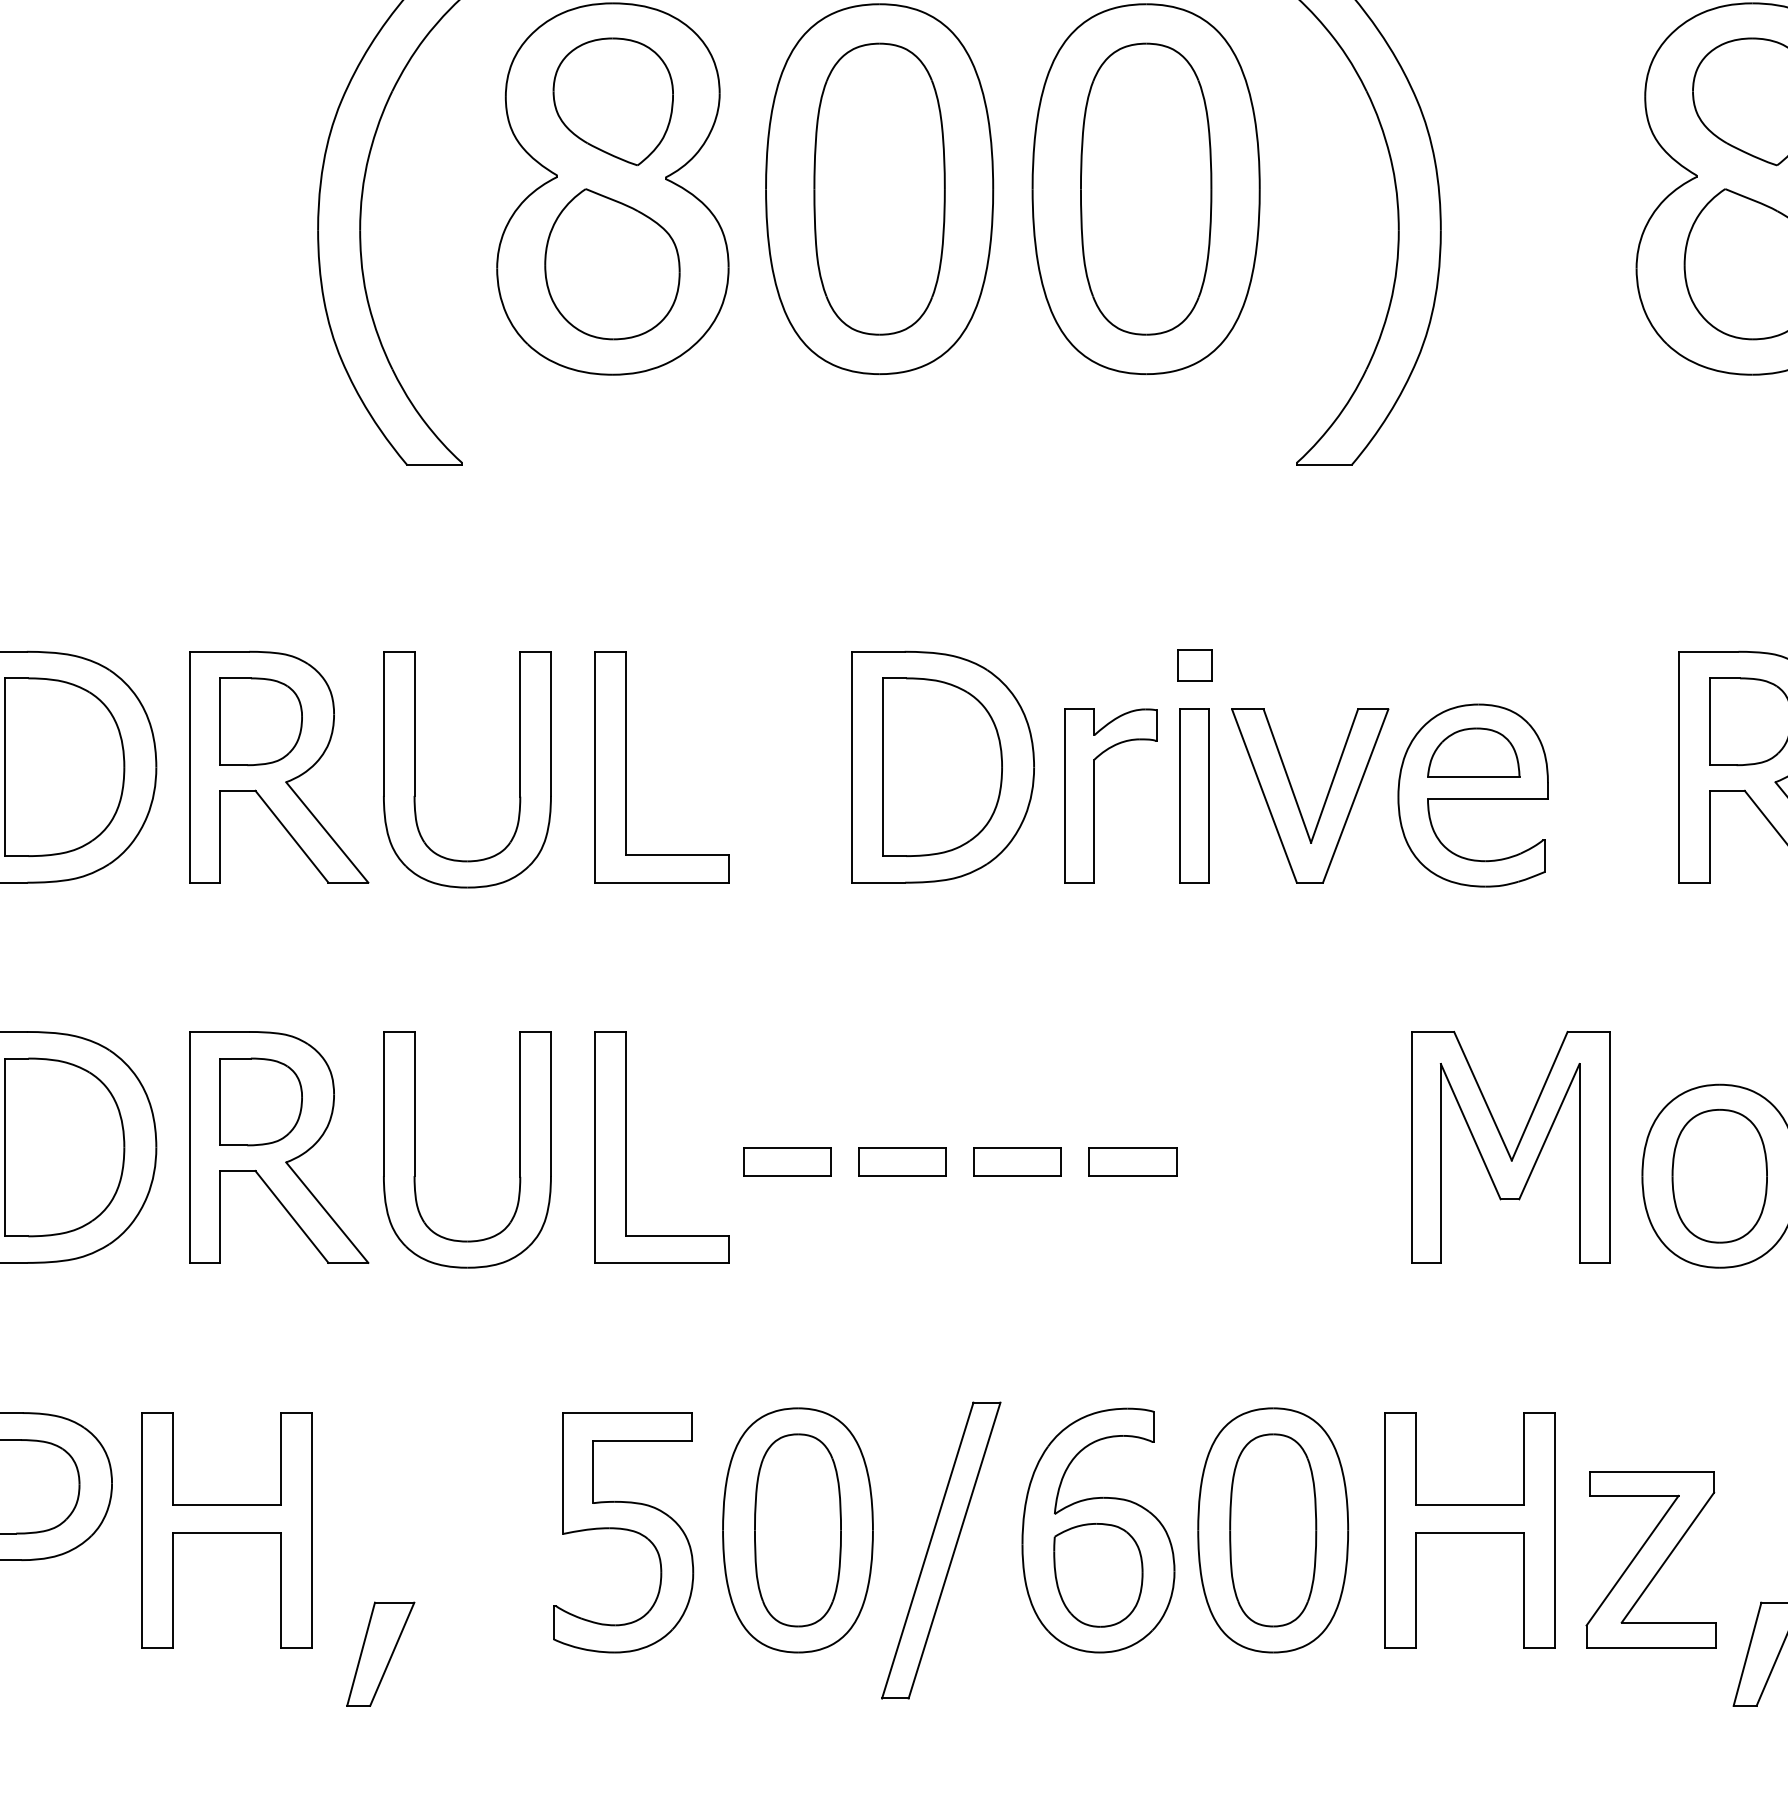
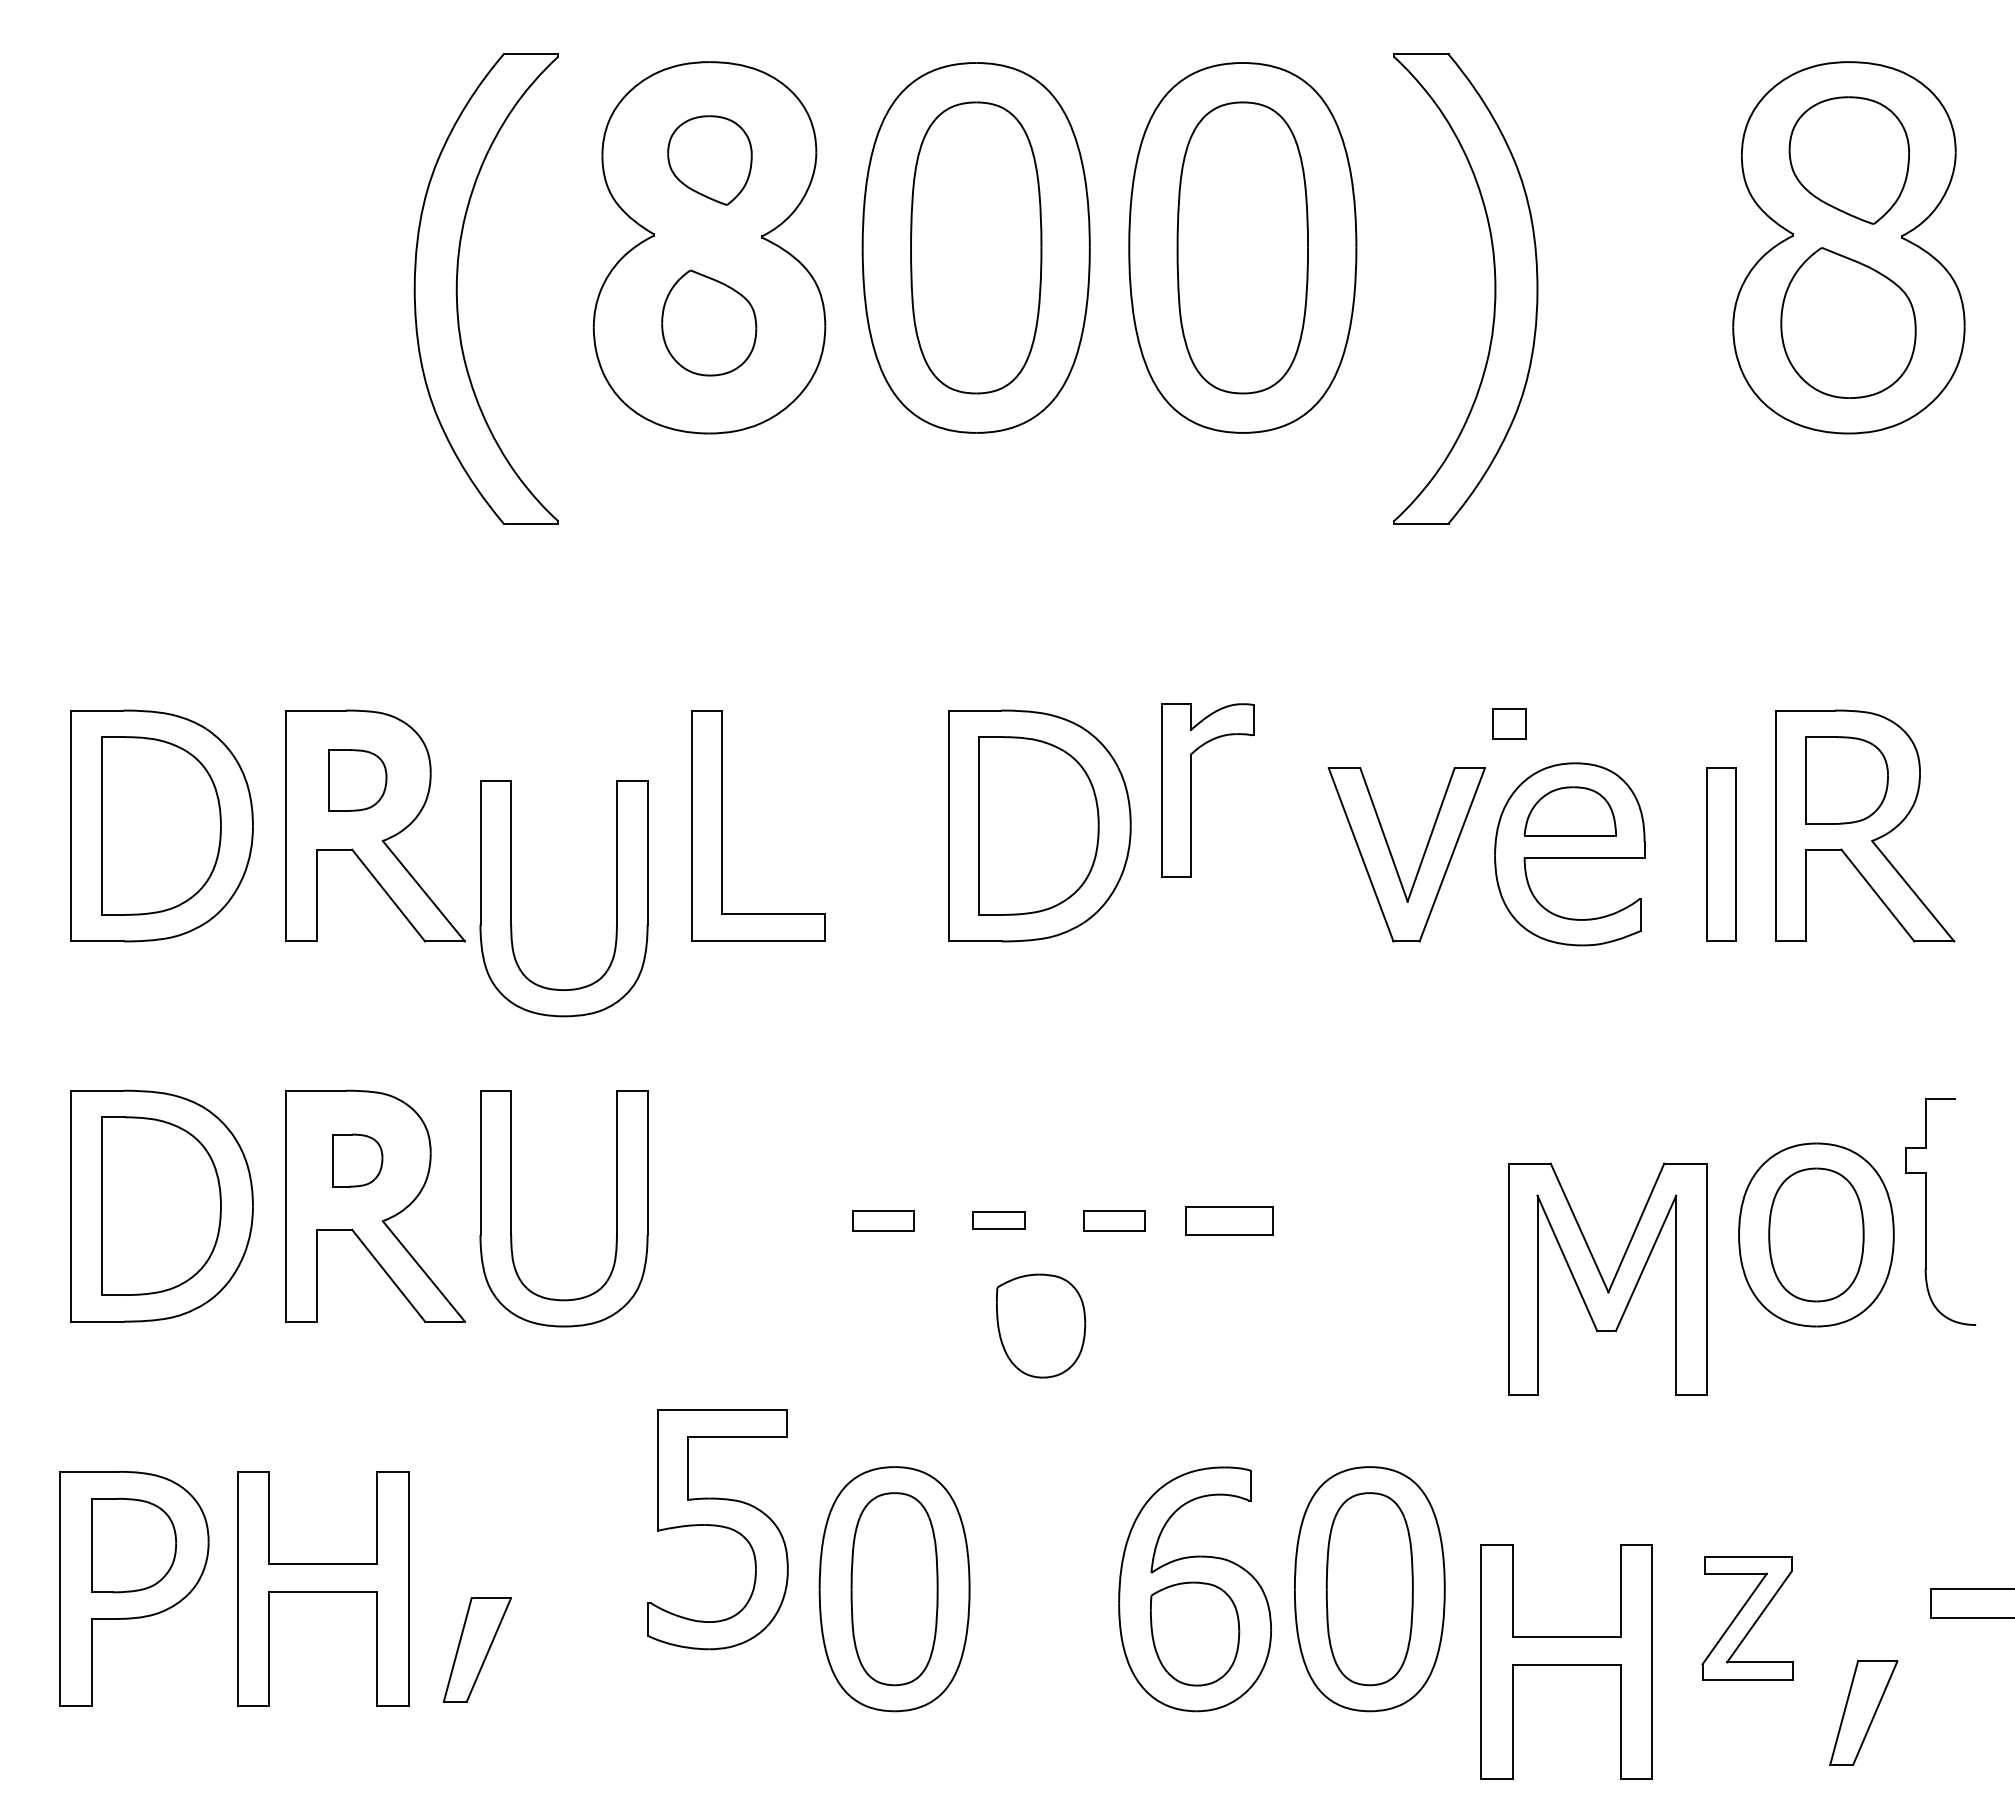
part: (612, 101) -> (709, 160), size x0.7
part: (612, 263) -> (709, 322), size x0.7
part: (1194, 664) -> (1509, 723), moved
part: (260, 721) -> (357, 780), size x0.7
part: (414, 769) -> (511, 898), moved
part: (1094, 795) -> (1191, 790), moved
part: (1194, 795) -> (1721, 854), moved
part: (260, 1101) -> (357, 1160), size x0.6
part: (1510, 1146) -> (1607, 1278), moved
part: (625, 1147) -> (722, 1206), removed
part: (786, 1161) -> (883, 1220), size x0.7
part: (901, 1161) -> (998, 1220), size x0.6
part: (1017, 1161) -> (1114, 1220), size x0.7
part: (944, 1266) -> (1041, 1325), added
part: (1469, 1529) -> (1566, 1661), moved
part: (622, 1532) -> (717, 1529), moved
part: (940, 1550) -> (1037, 1609), removed
part: (1650, 1558) -> (1747, 1617), size x0.7
part: (380, 1653) -> (477, 1649), moved

